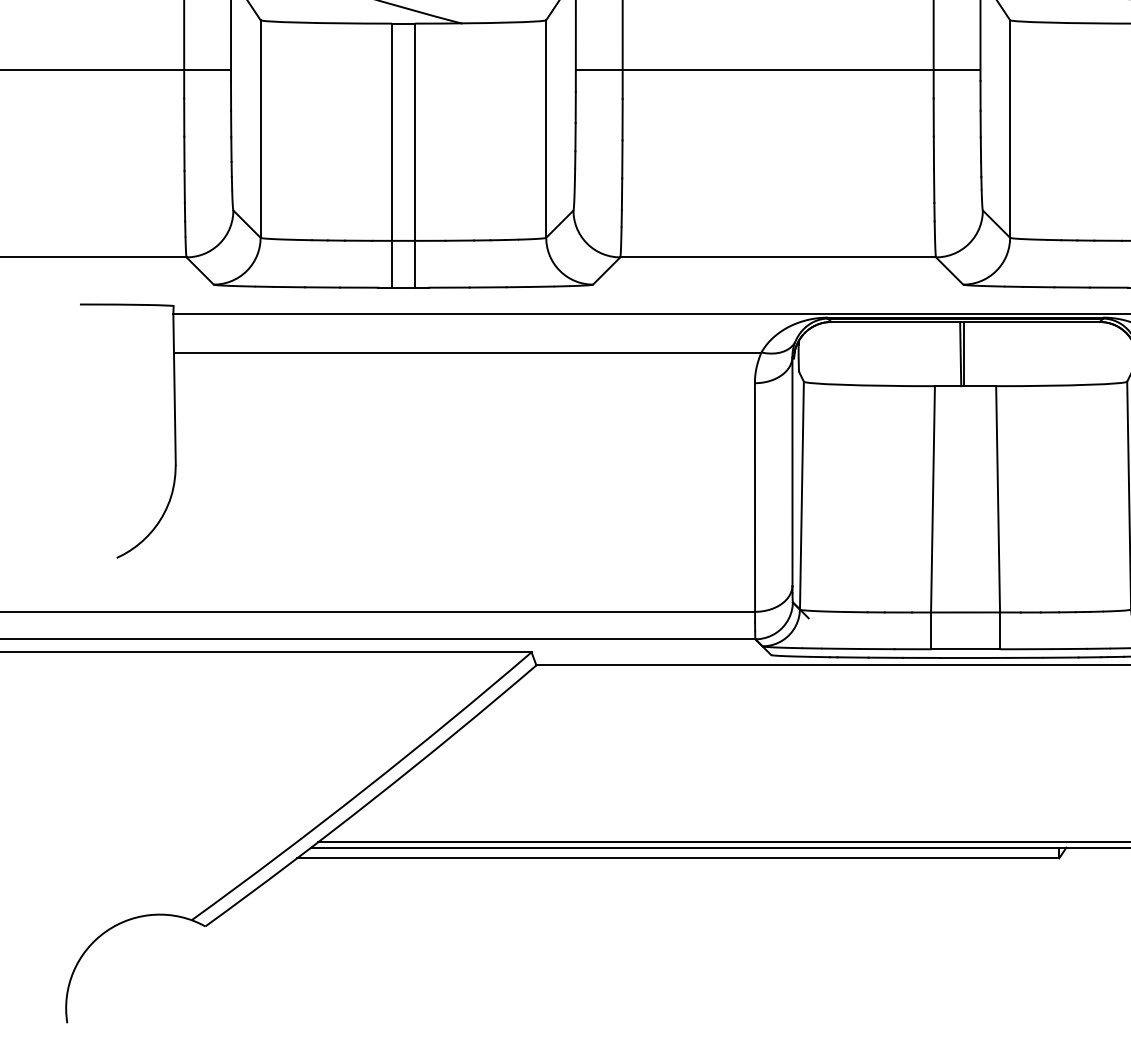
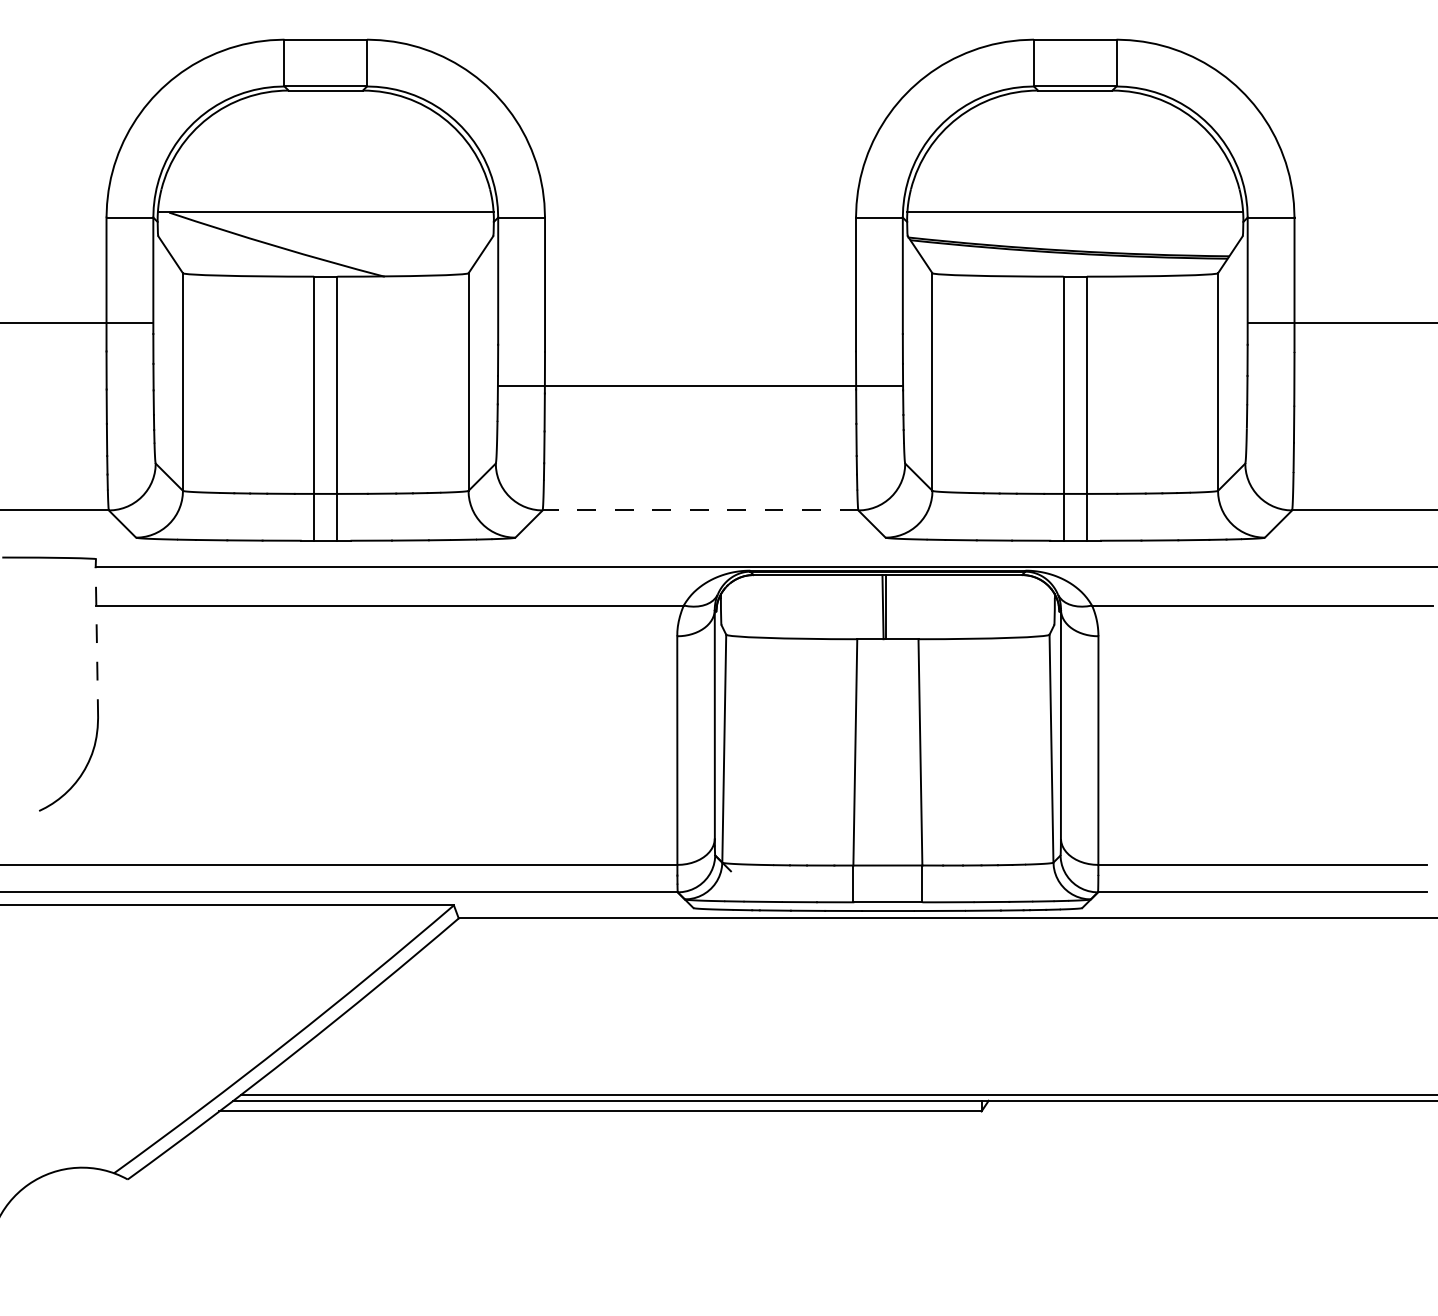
line: (778, 70) -> (700, 386), moved
line: (778, 257) -> (700, 510), solid -> dashed
line: (174, 389) -> (96, 642), solid -> dashed

